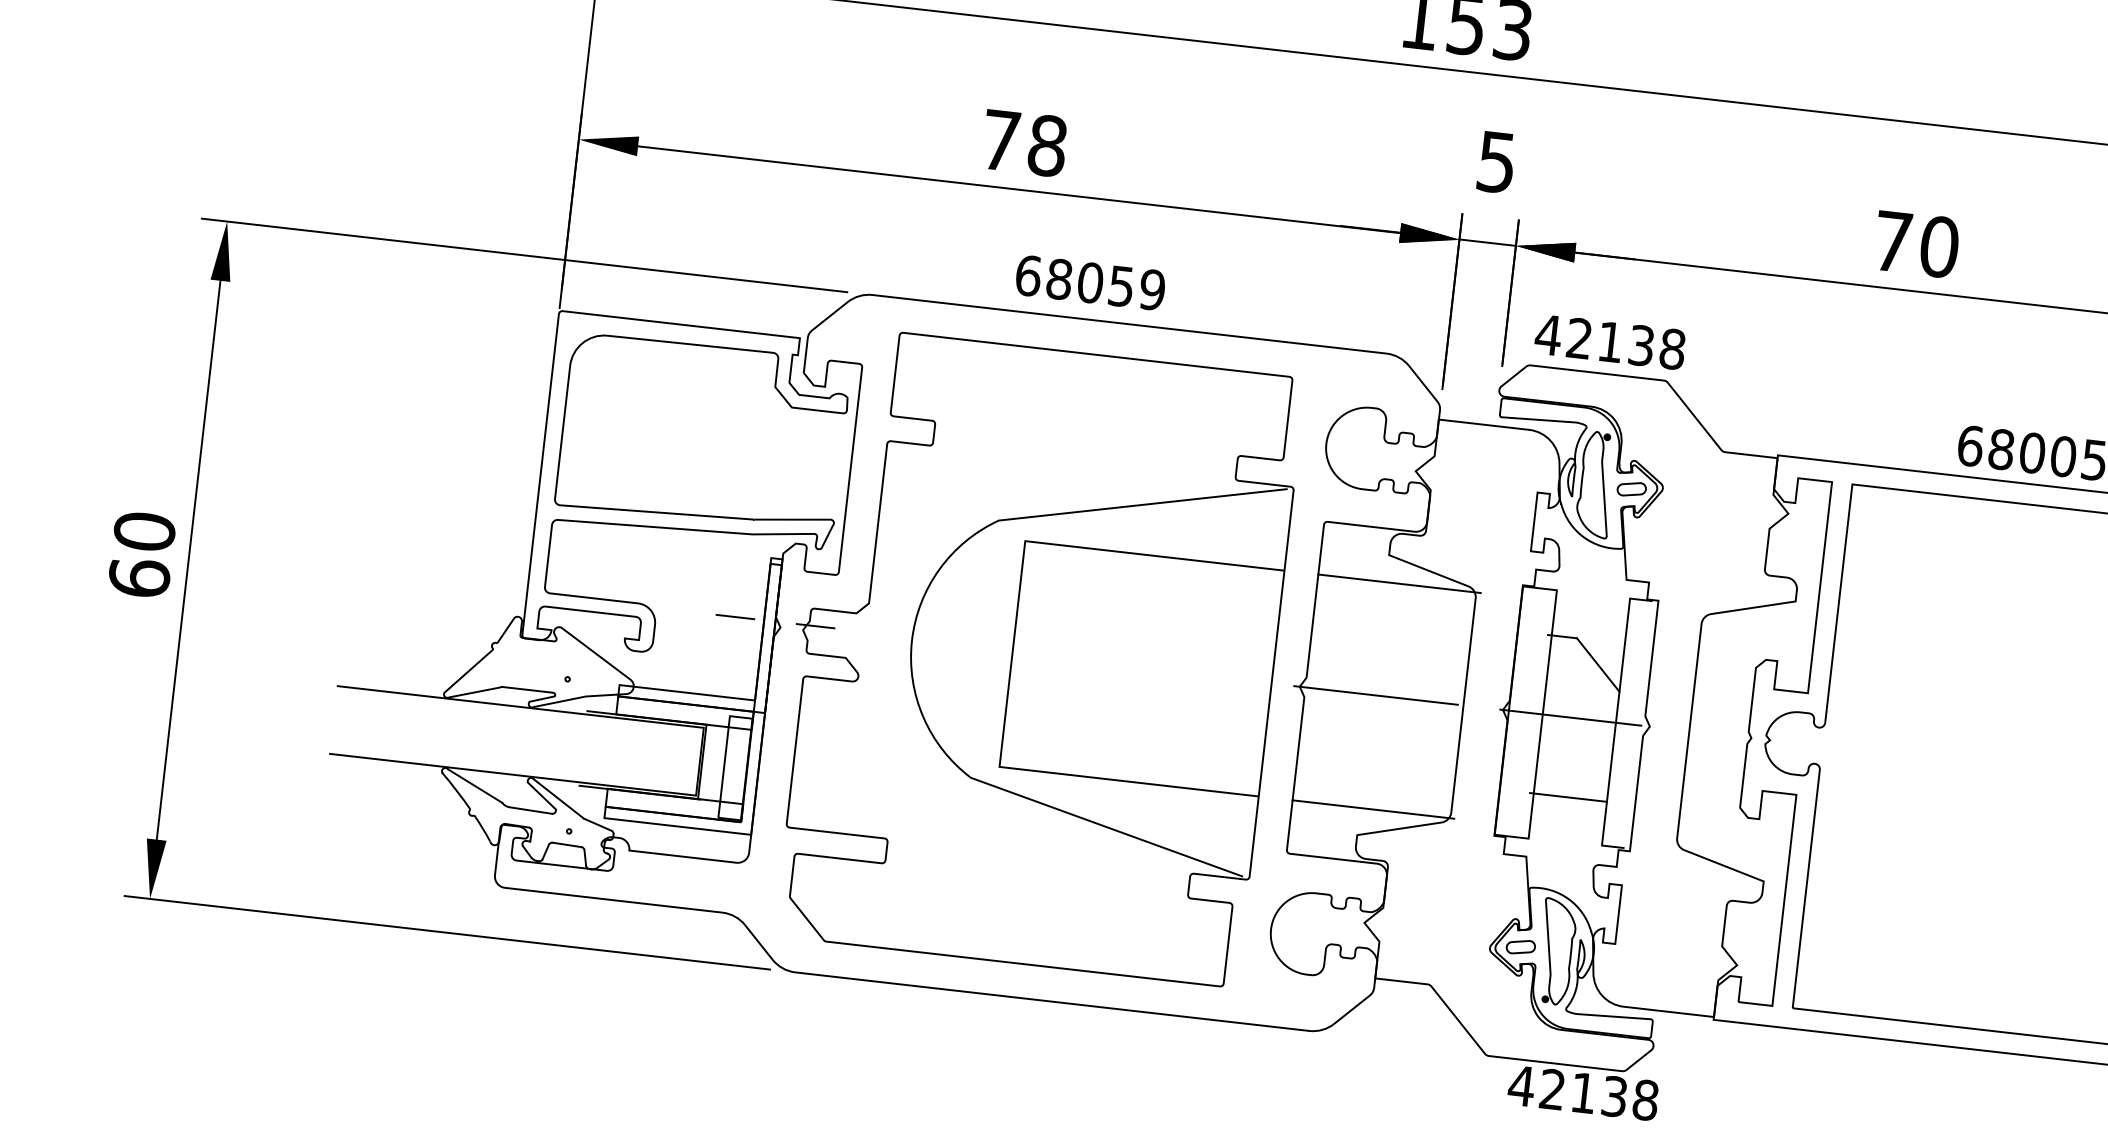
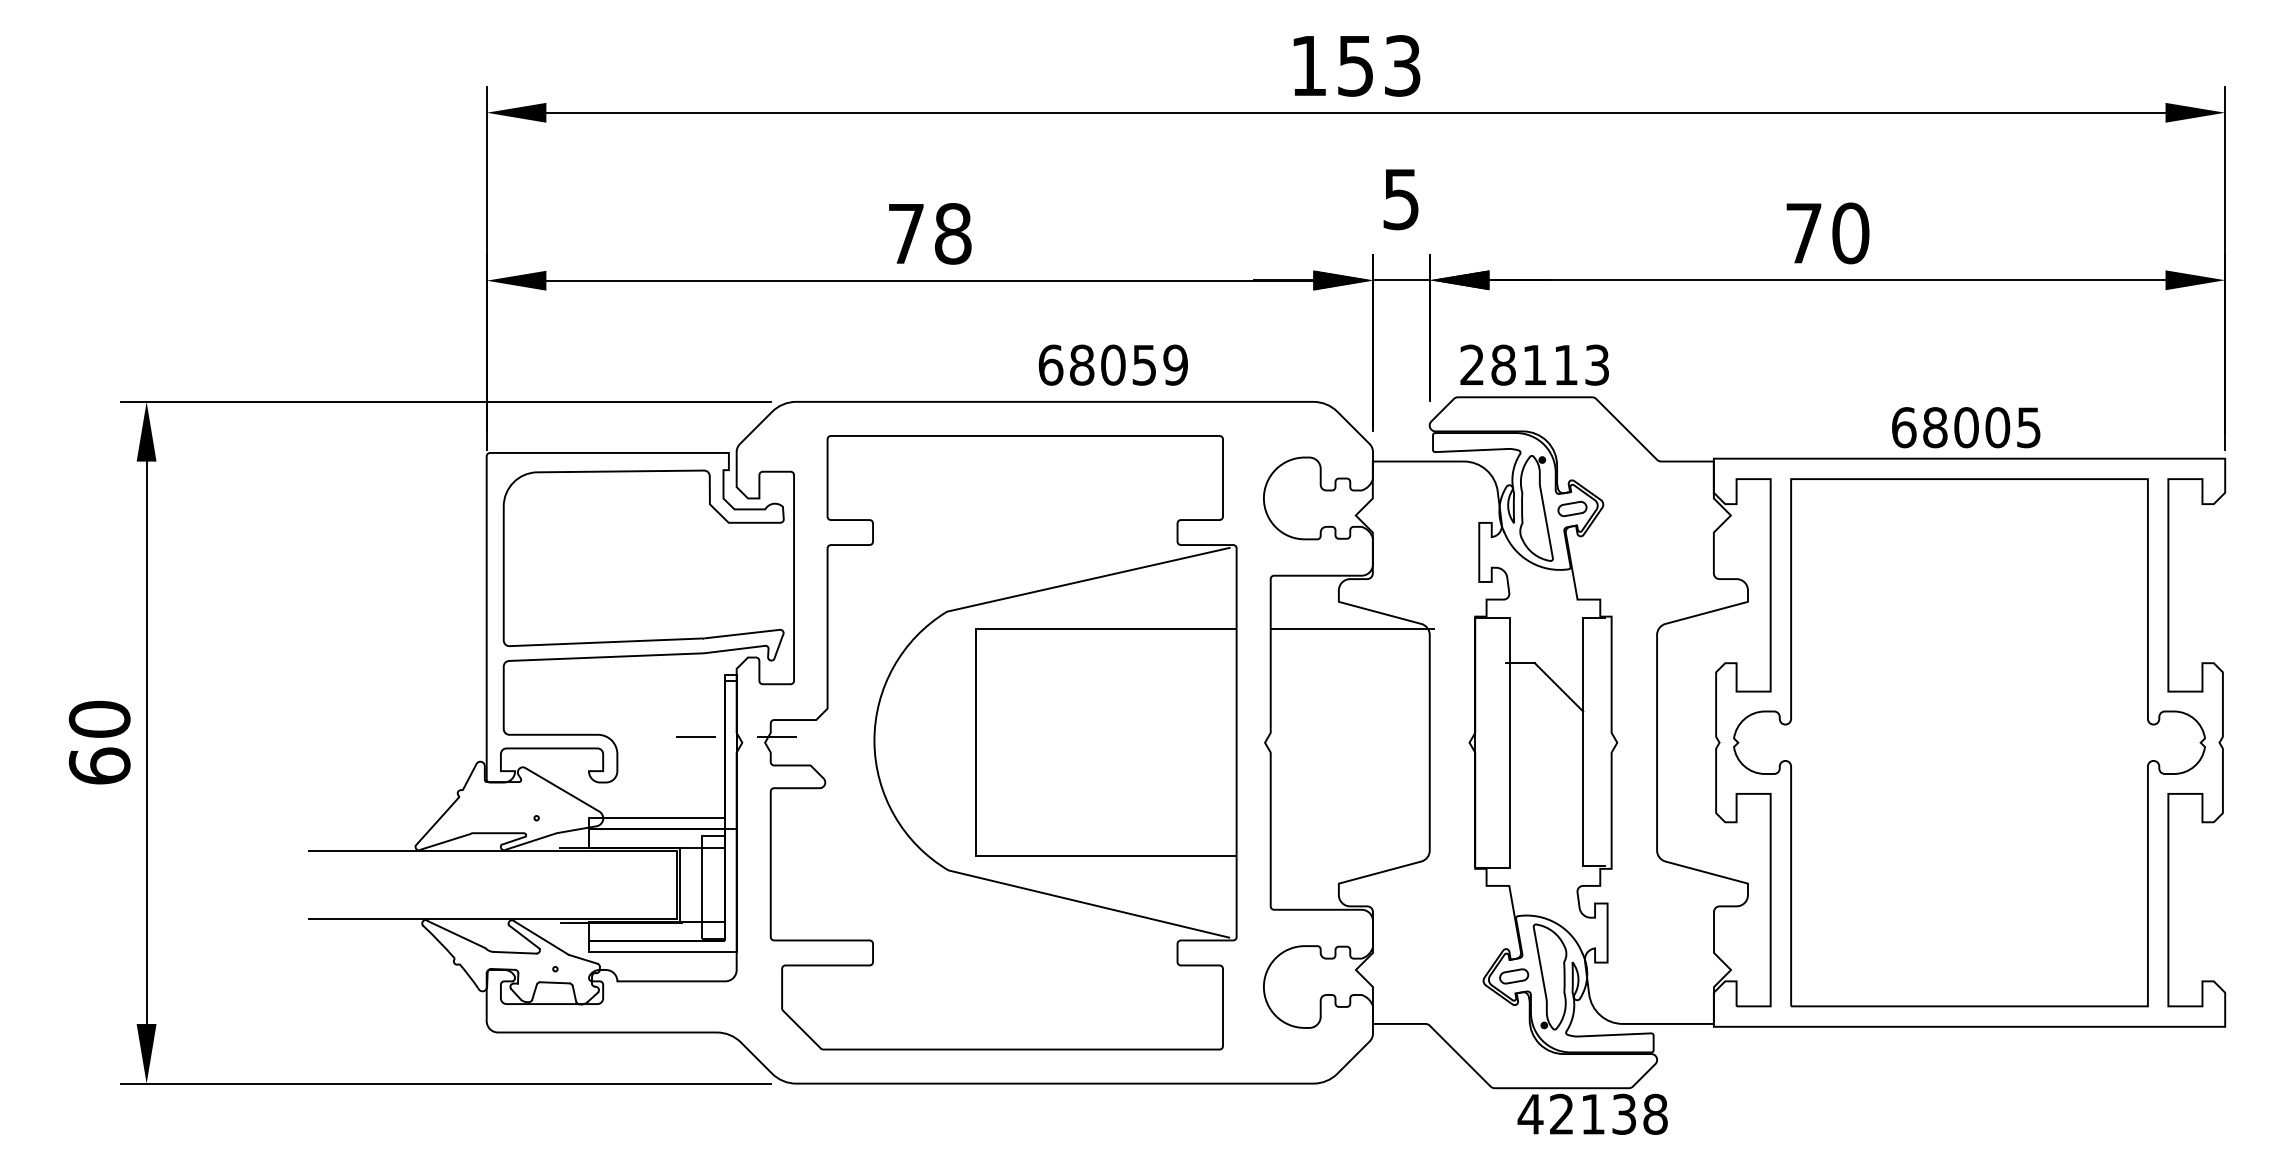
text: (1089, 282) -> (1112, 364), moved
text: (1610, 341) -> (1534, 364), 42138 -> 28113
line: (1375, 695) -> (1341, 742), removed
line: (1570, 717) -> (1537, 742), removed
line: (1568, 797) -> (1544, 822), removed
line: (1372, 809) -> (1351, 856), removed

